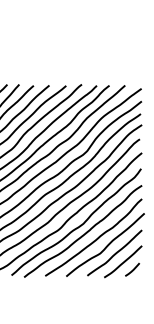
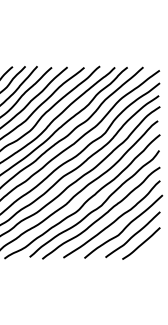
curve: (132, 269) -> (150, 251), removed

